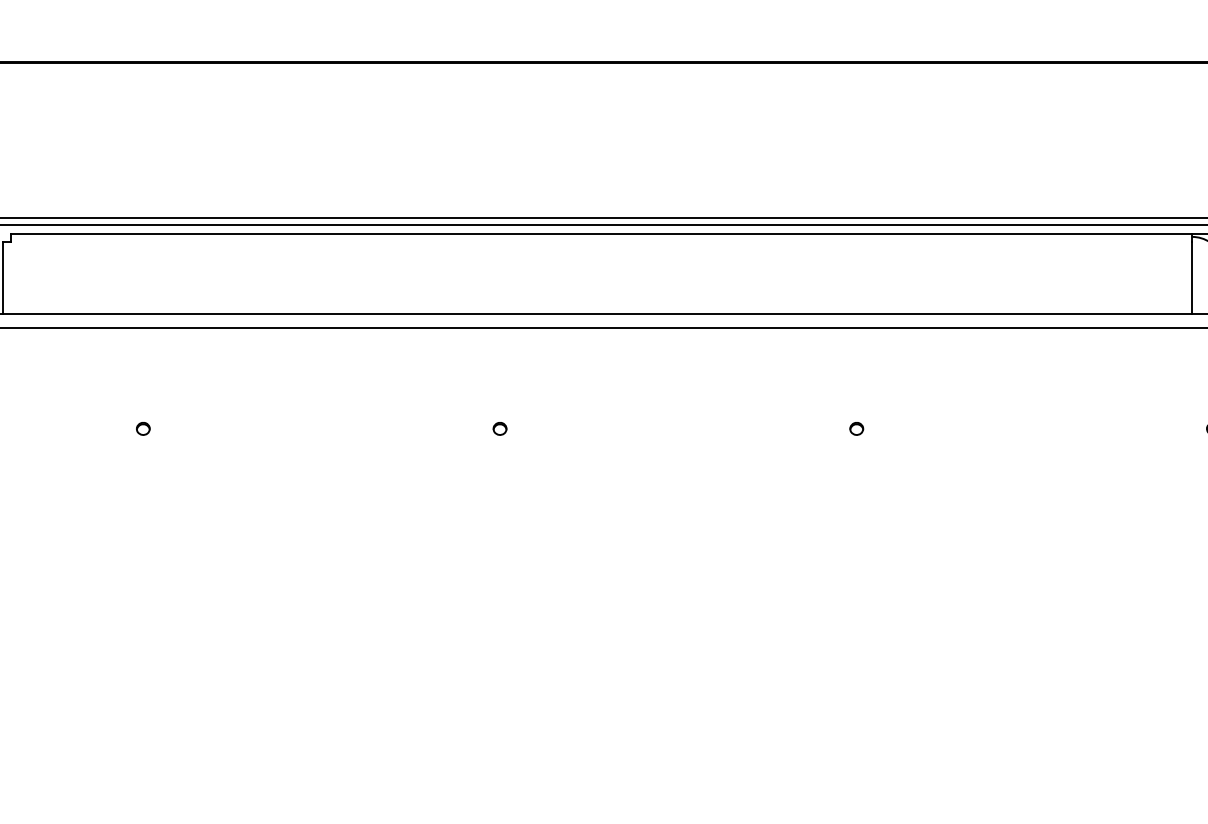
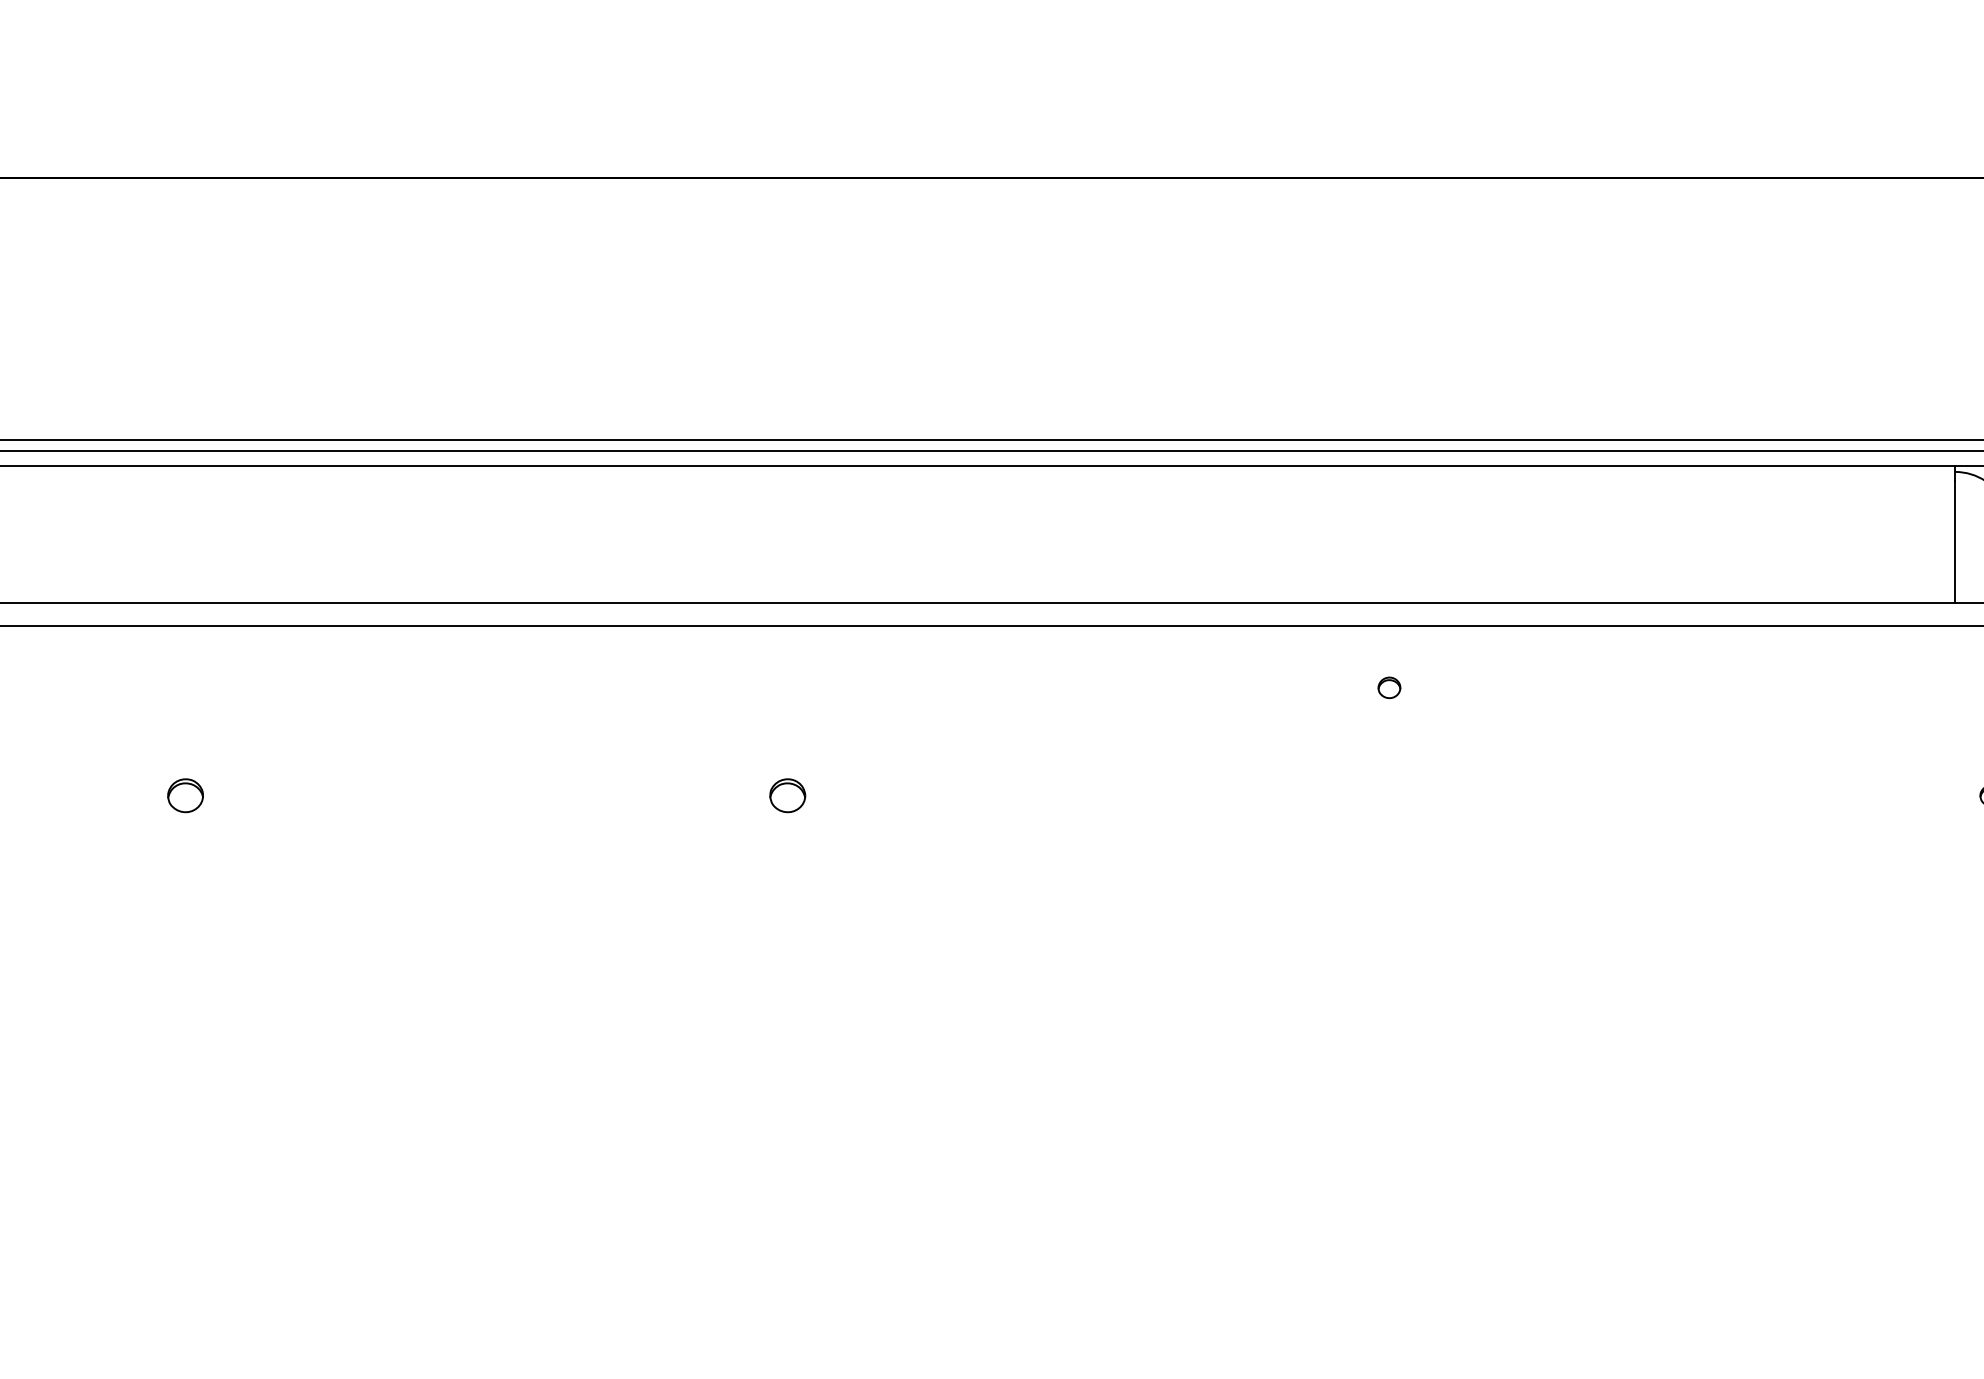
part: (143, 428) -> (186, 795), size x1.6
part: (499, 428) -> (786, 795), size x1.6
part: (856, 428) -> (1389, 687), moved

